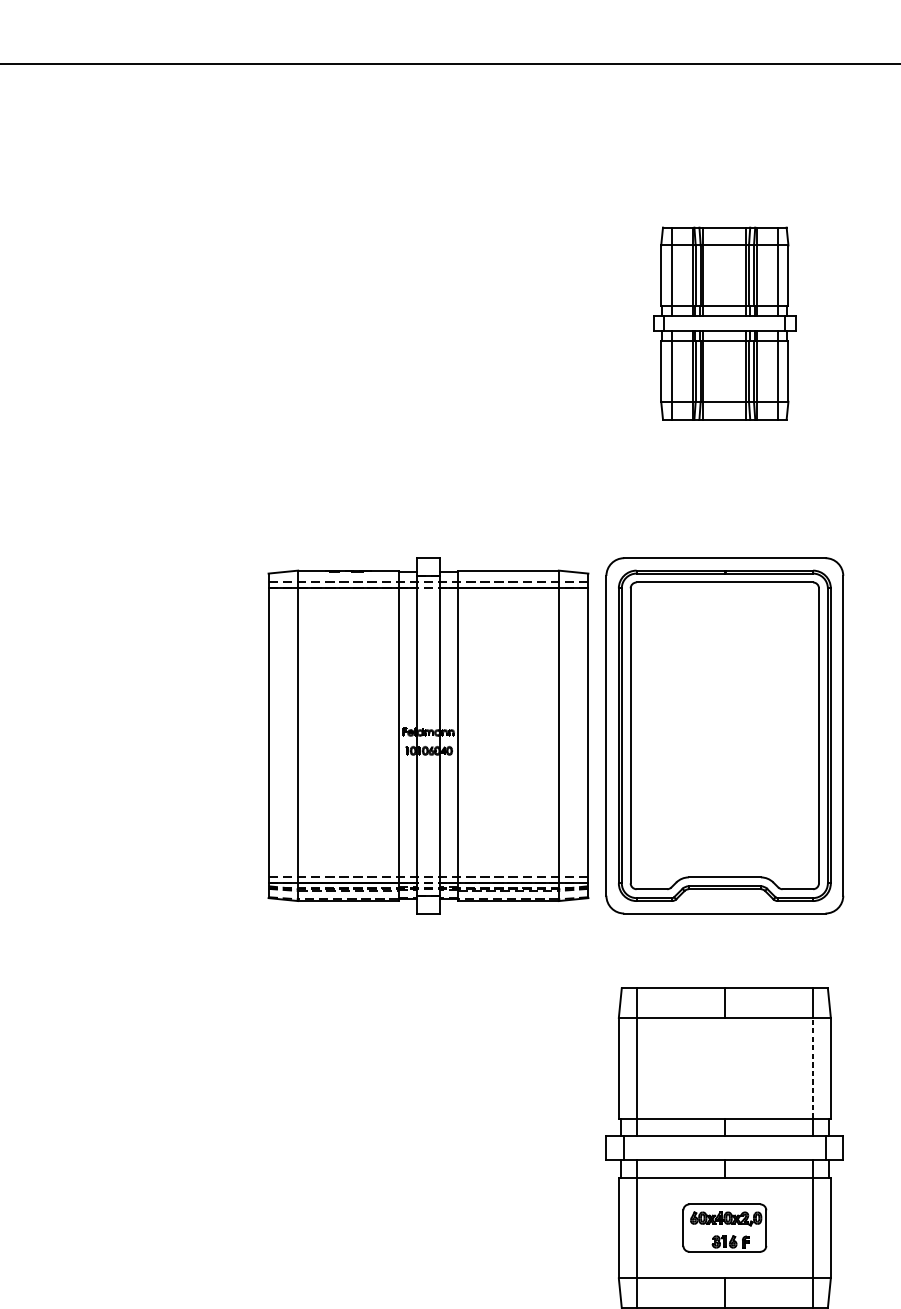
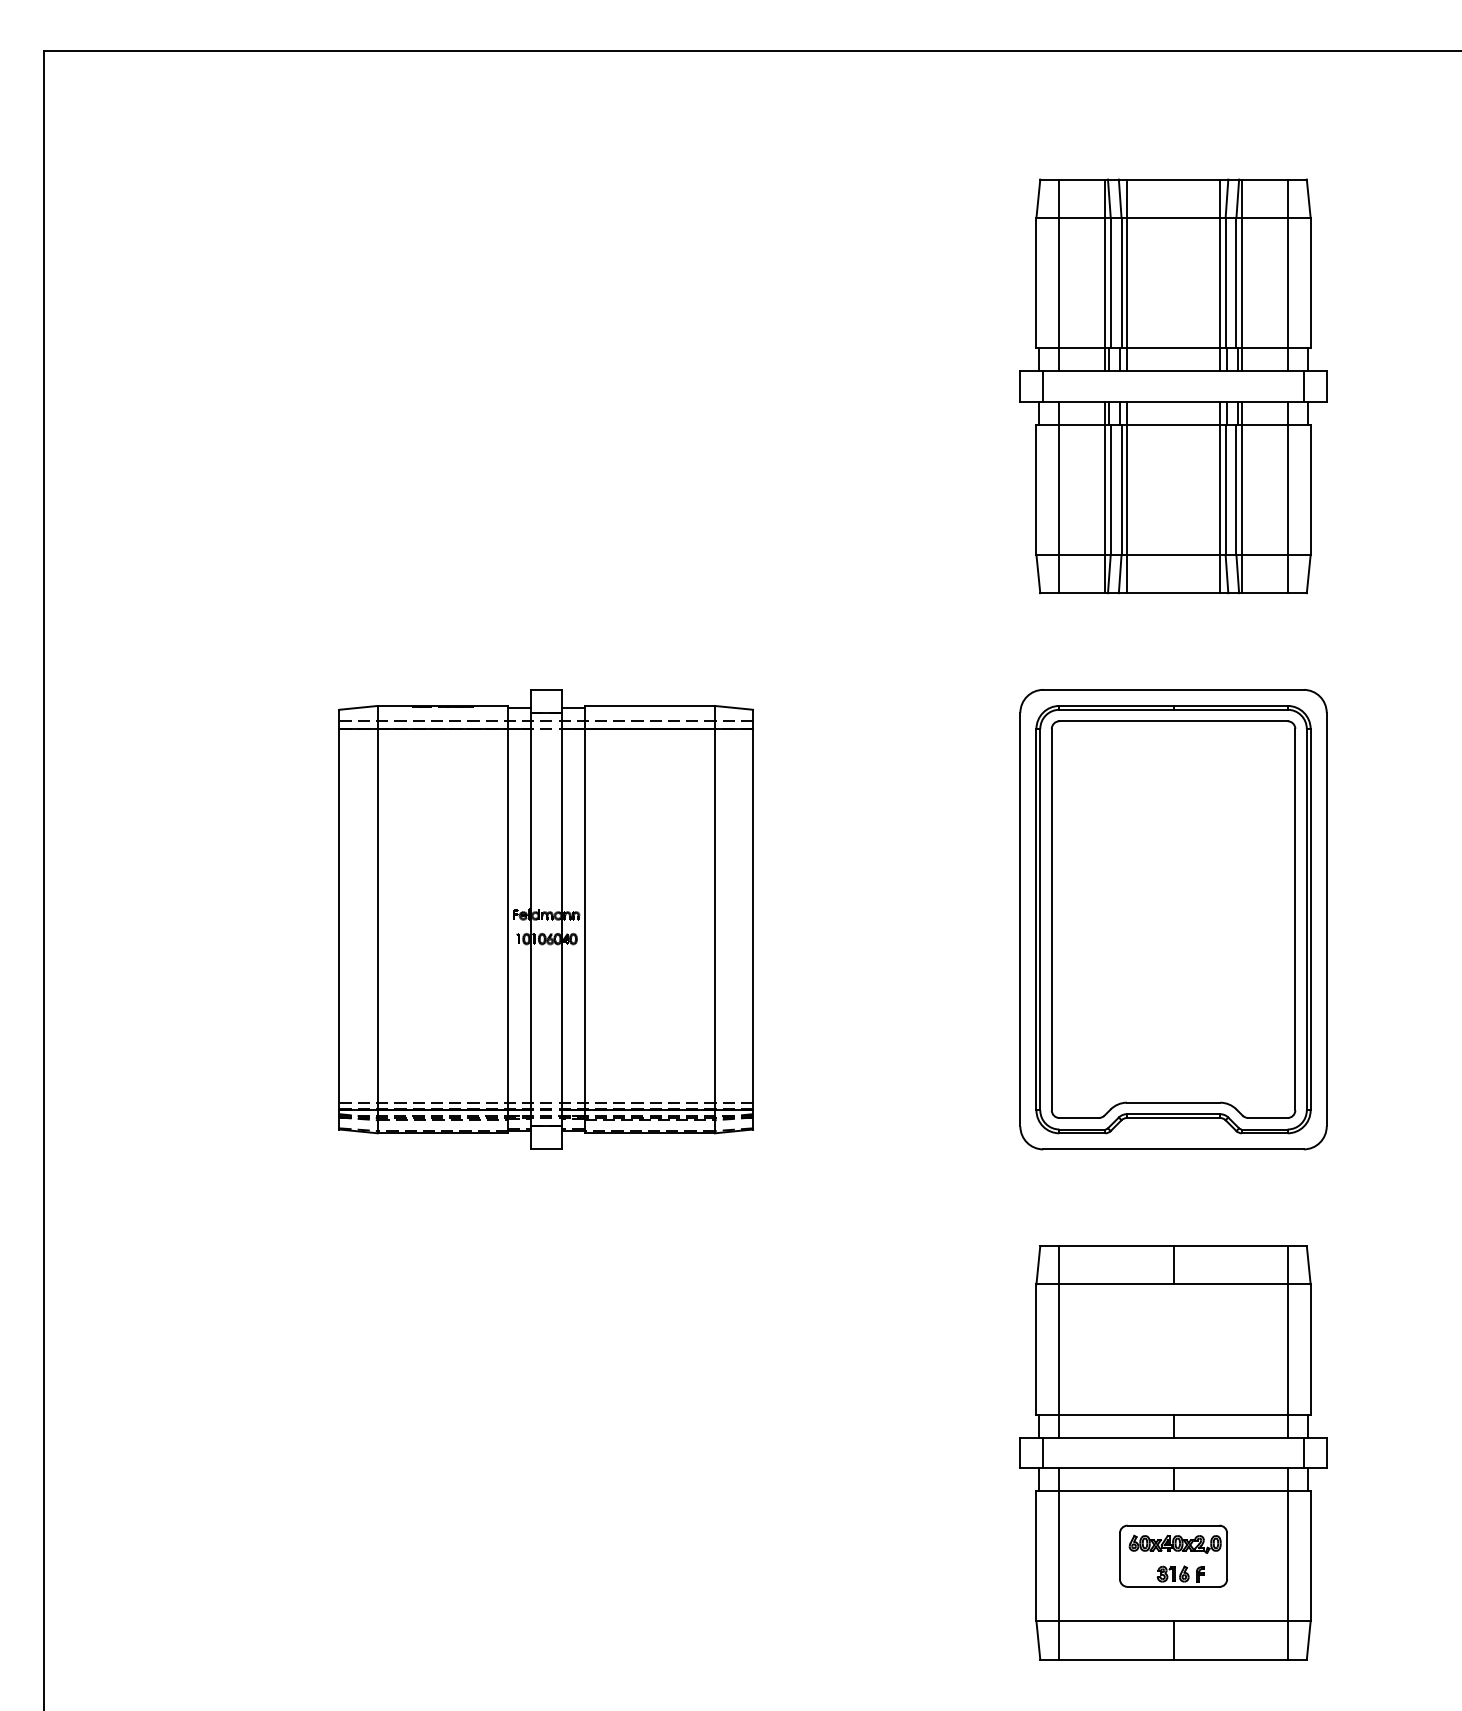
part: (724, 323) -> (1173, 386), size x1.67
part: (427, 735) -> (545, 919), moved
line: (812, 1067) -> (1287, 1348), dashed -> solid

